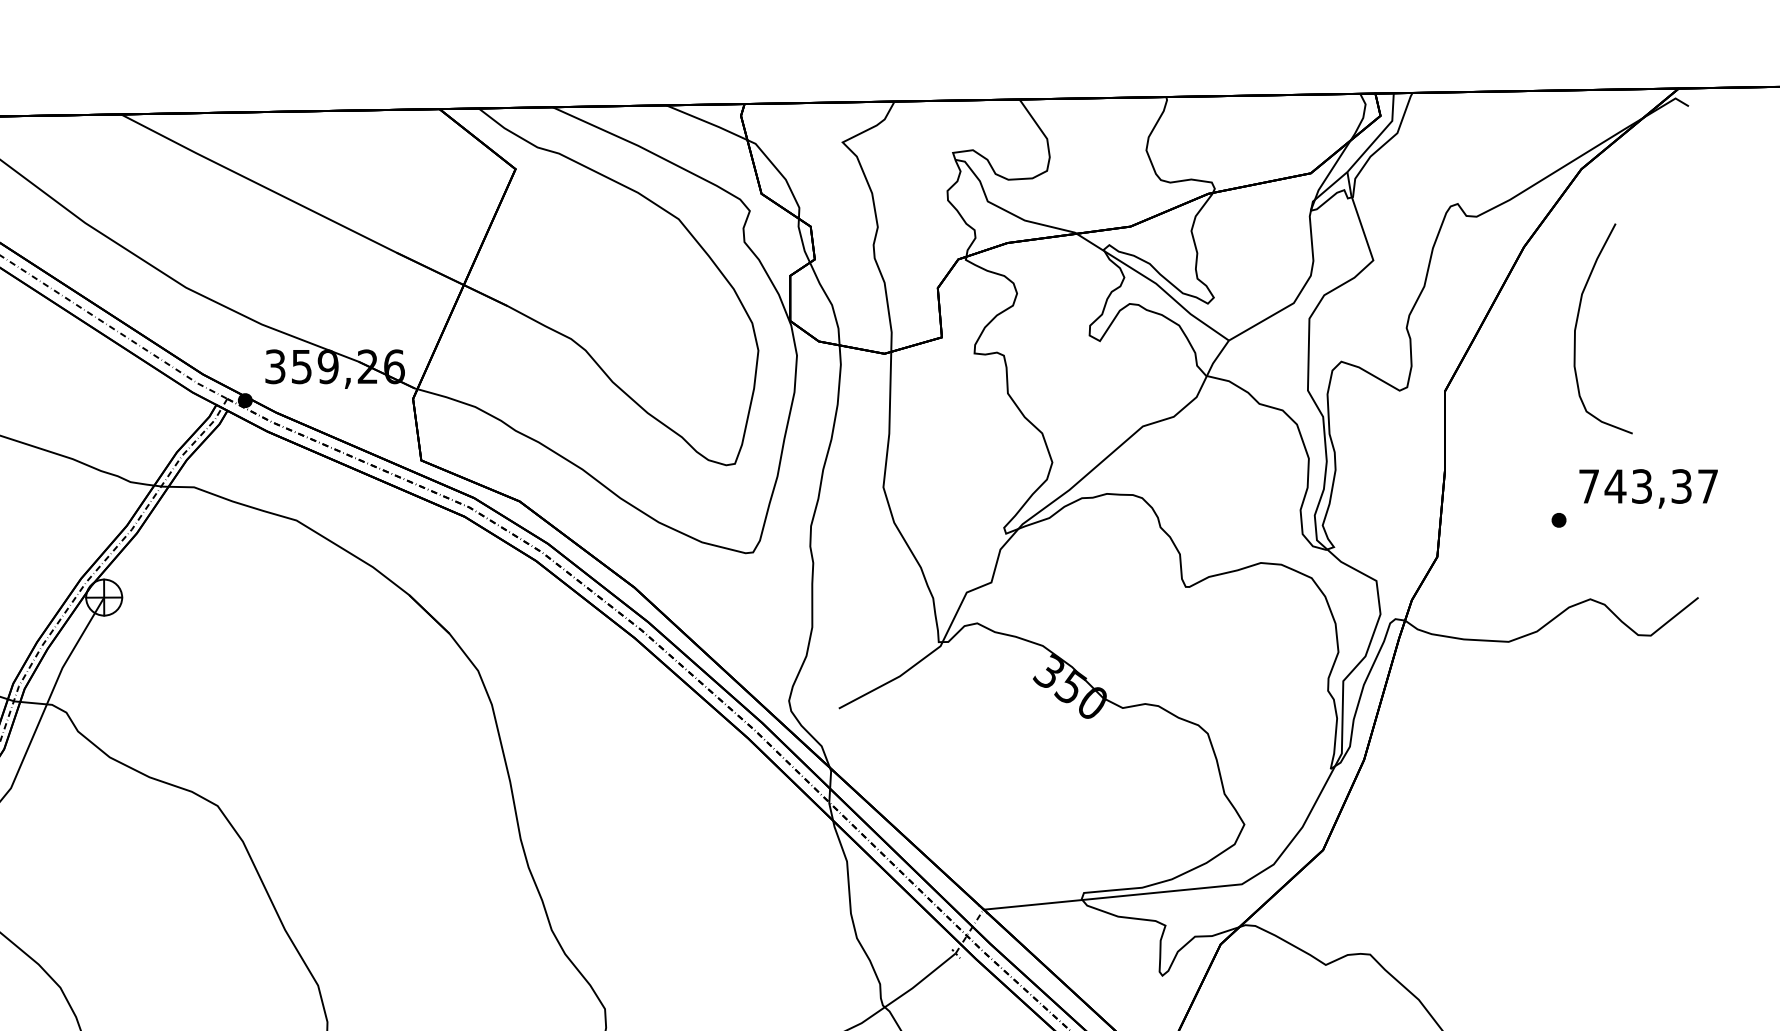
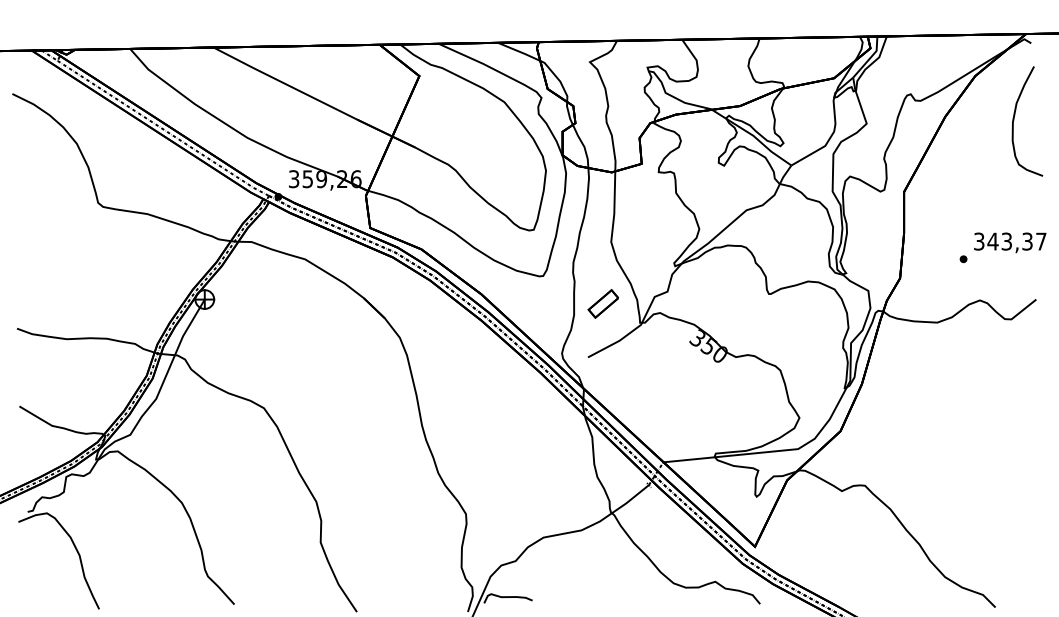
curve: (1578, 327) -> (1014, 120), moved
text: (1589, 486) -> (979, 241), 743,37 -> 343,37
part: (866, 605) -> (602, 303), added

